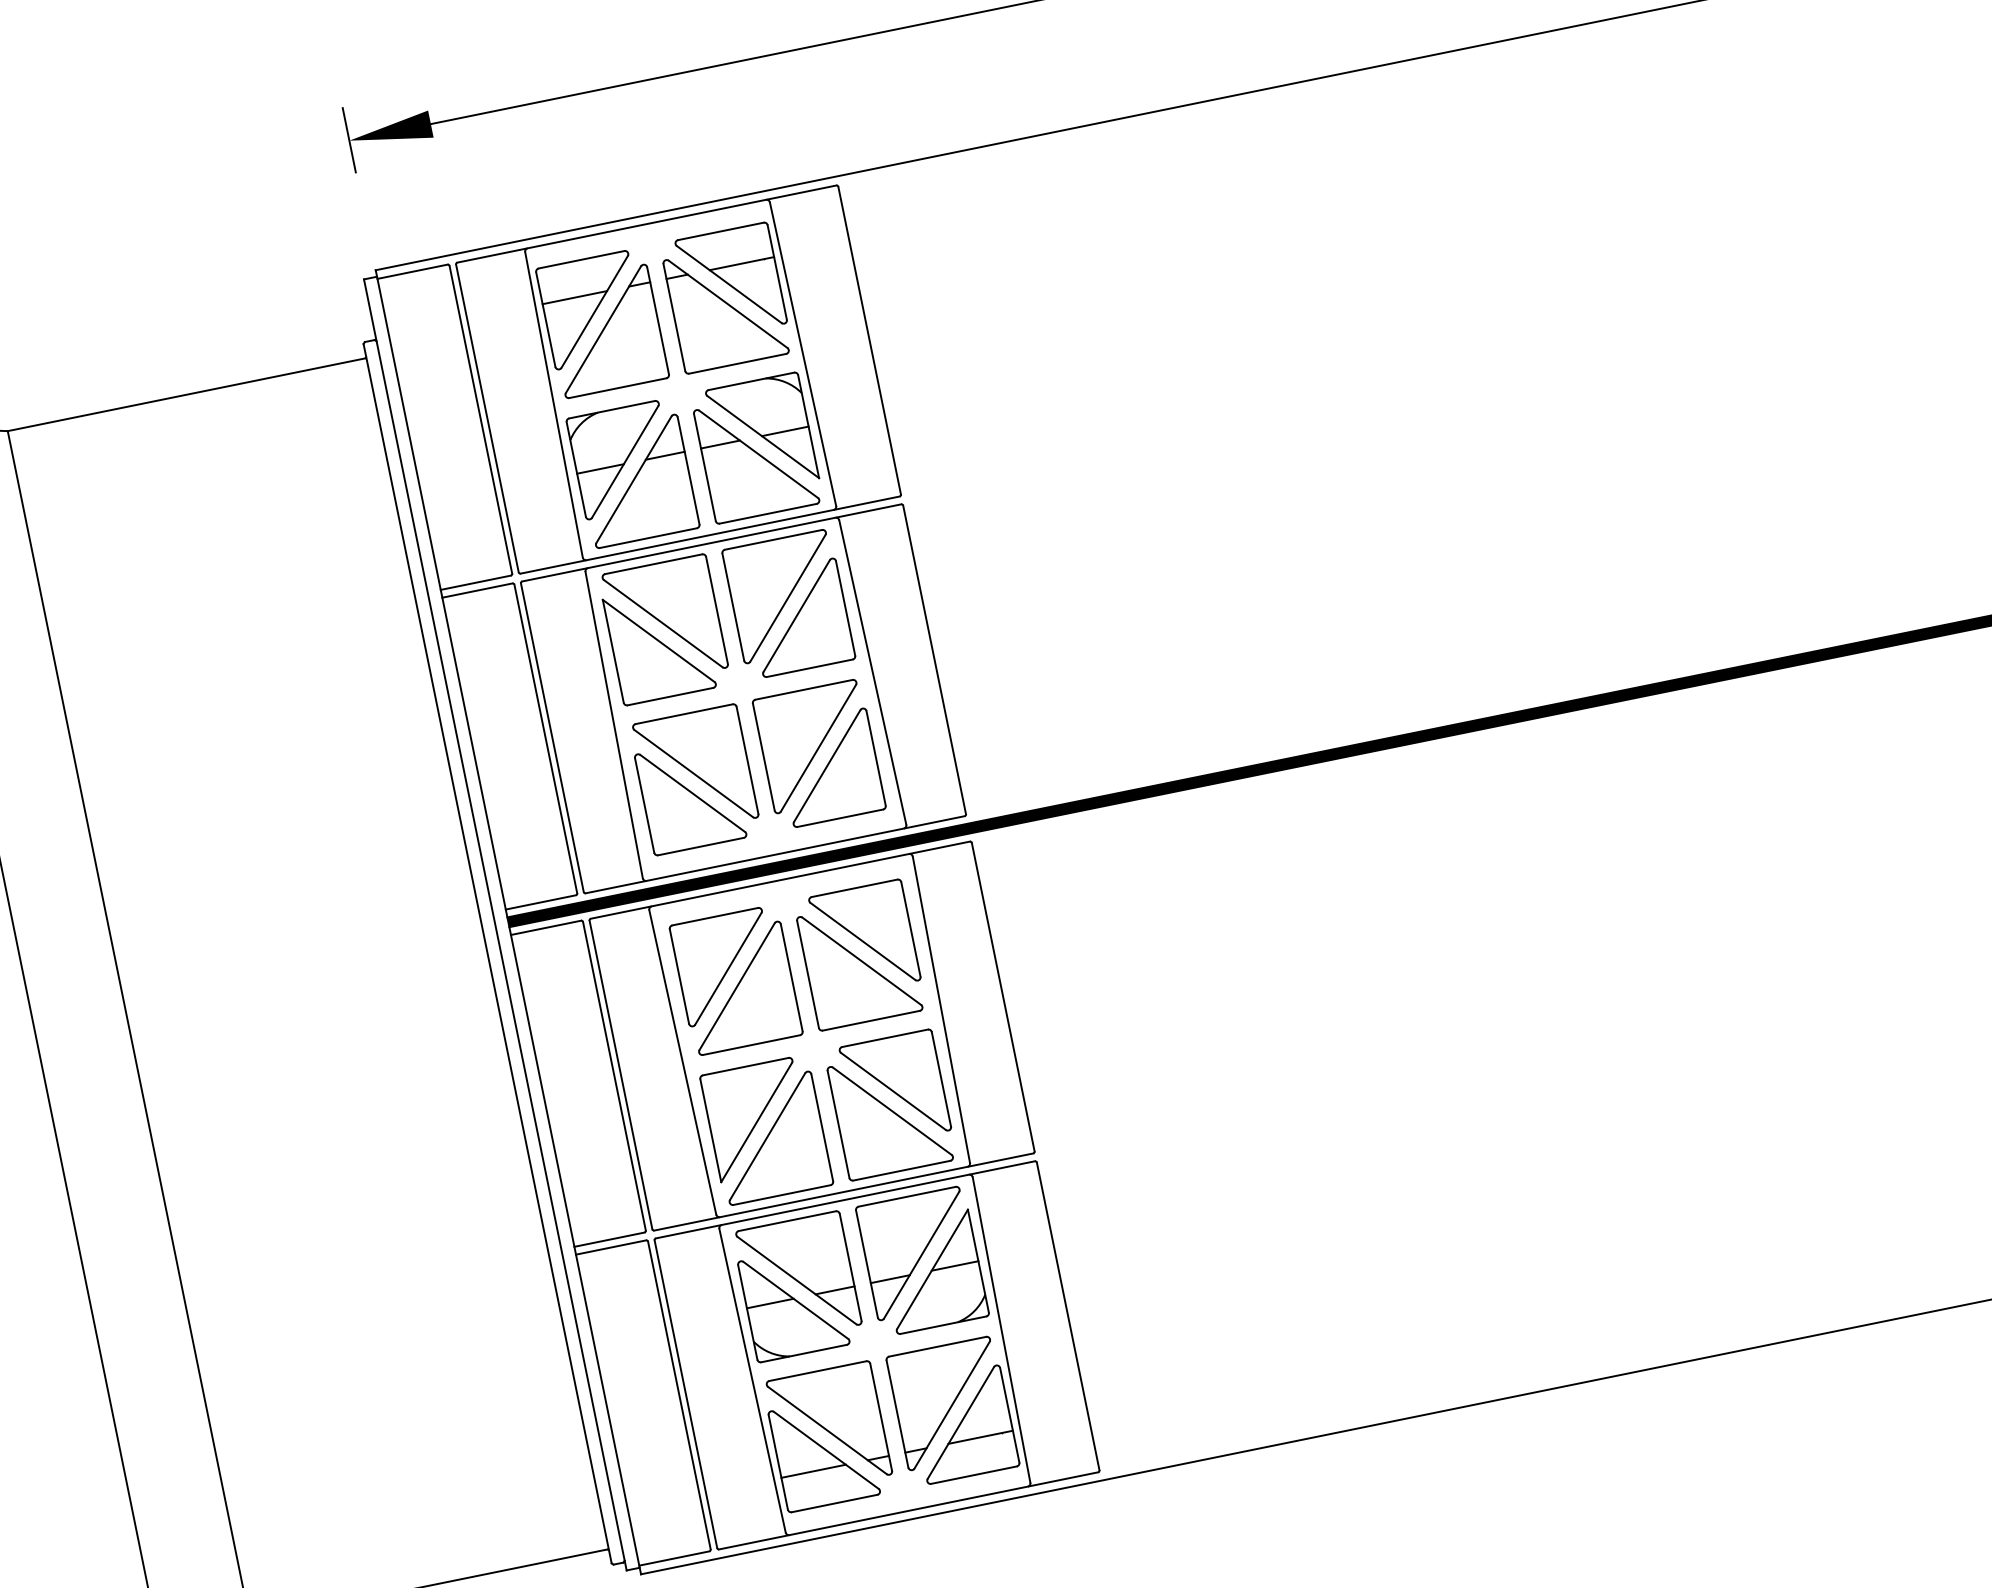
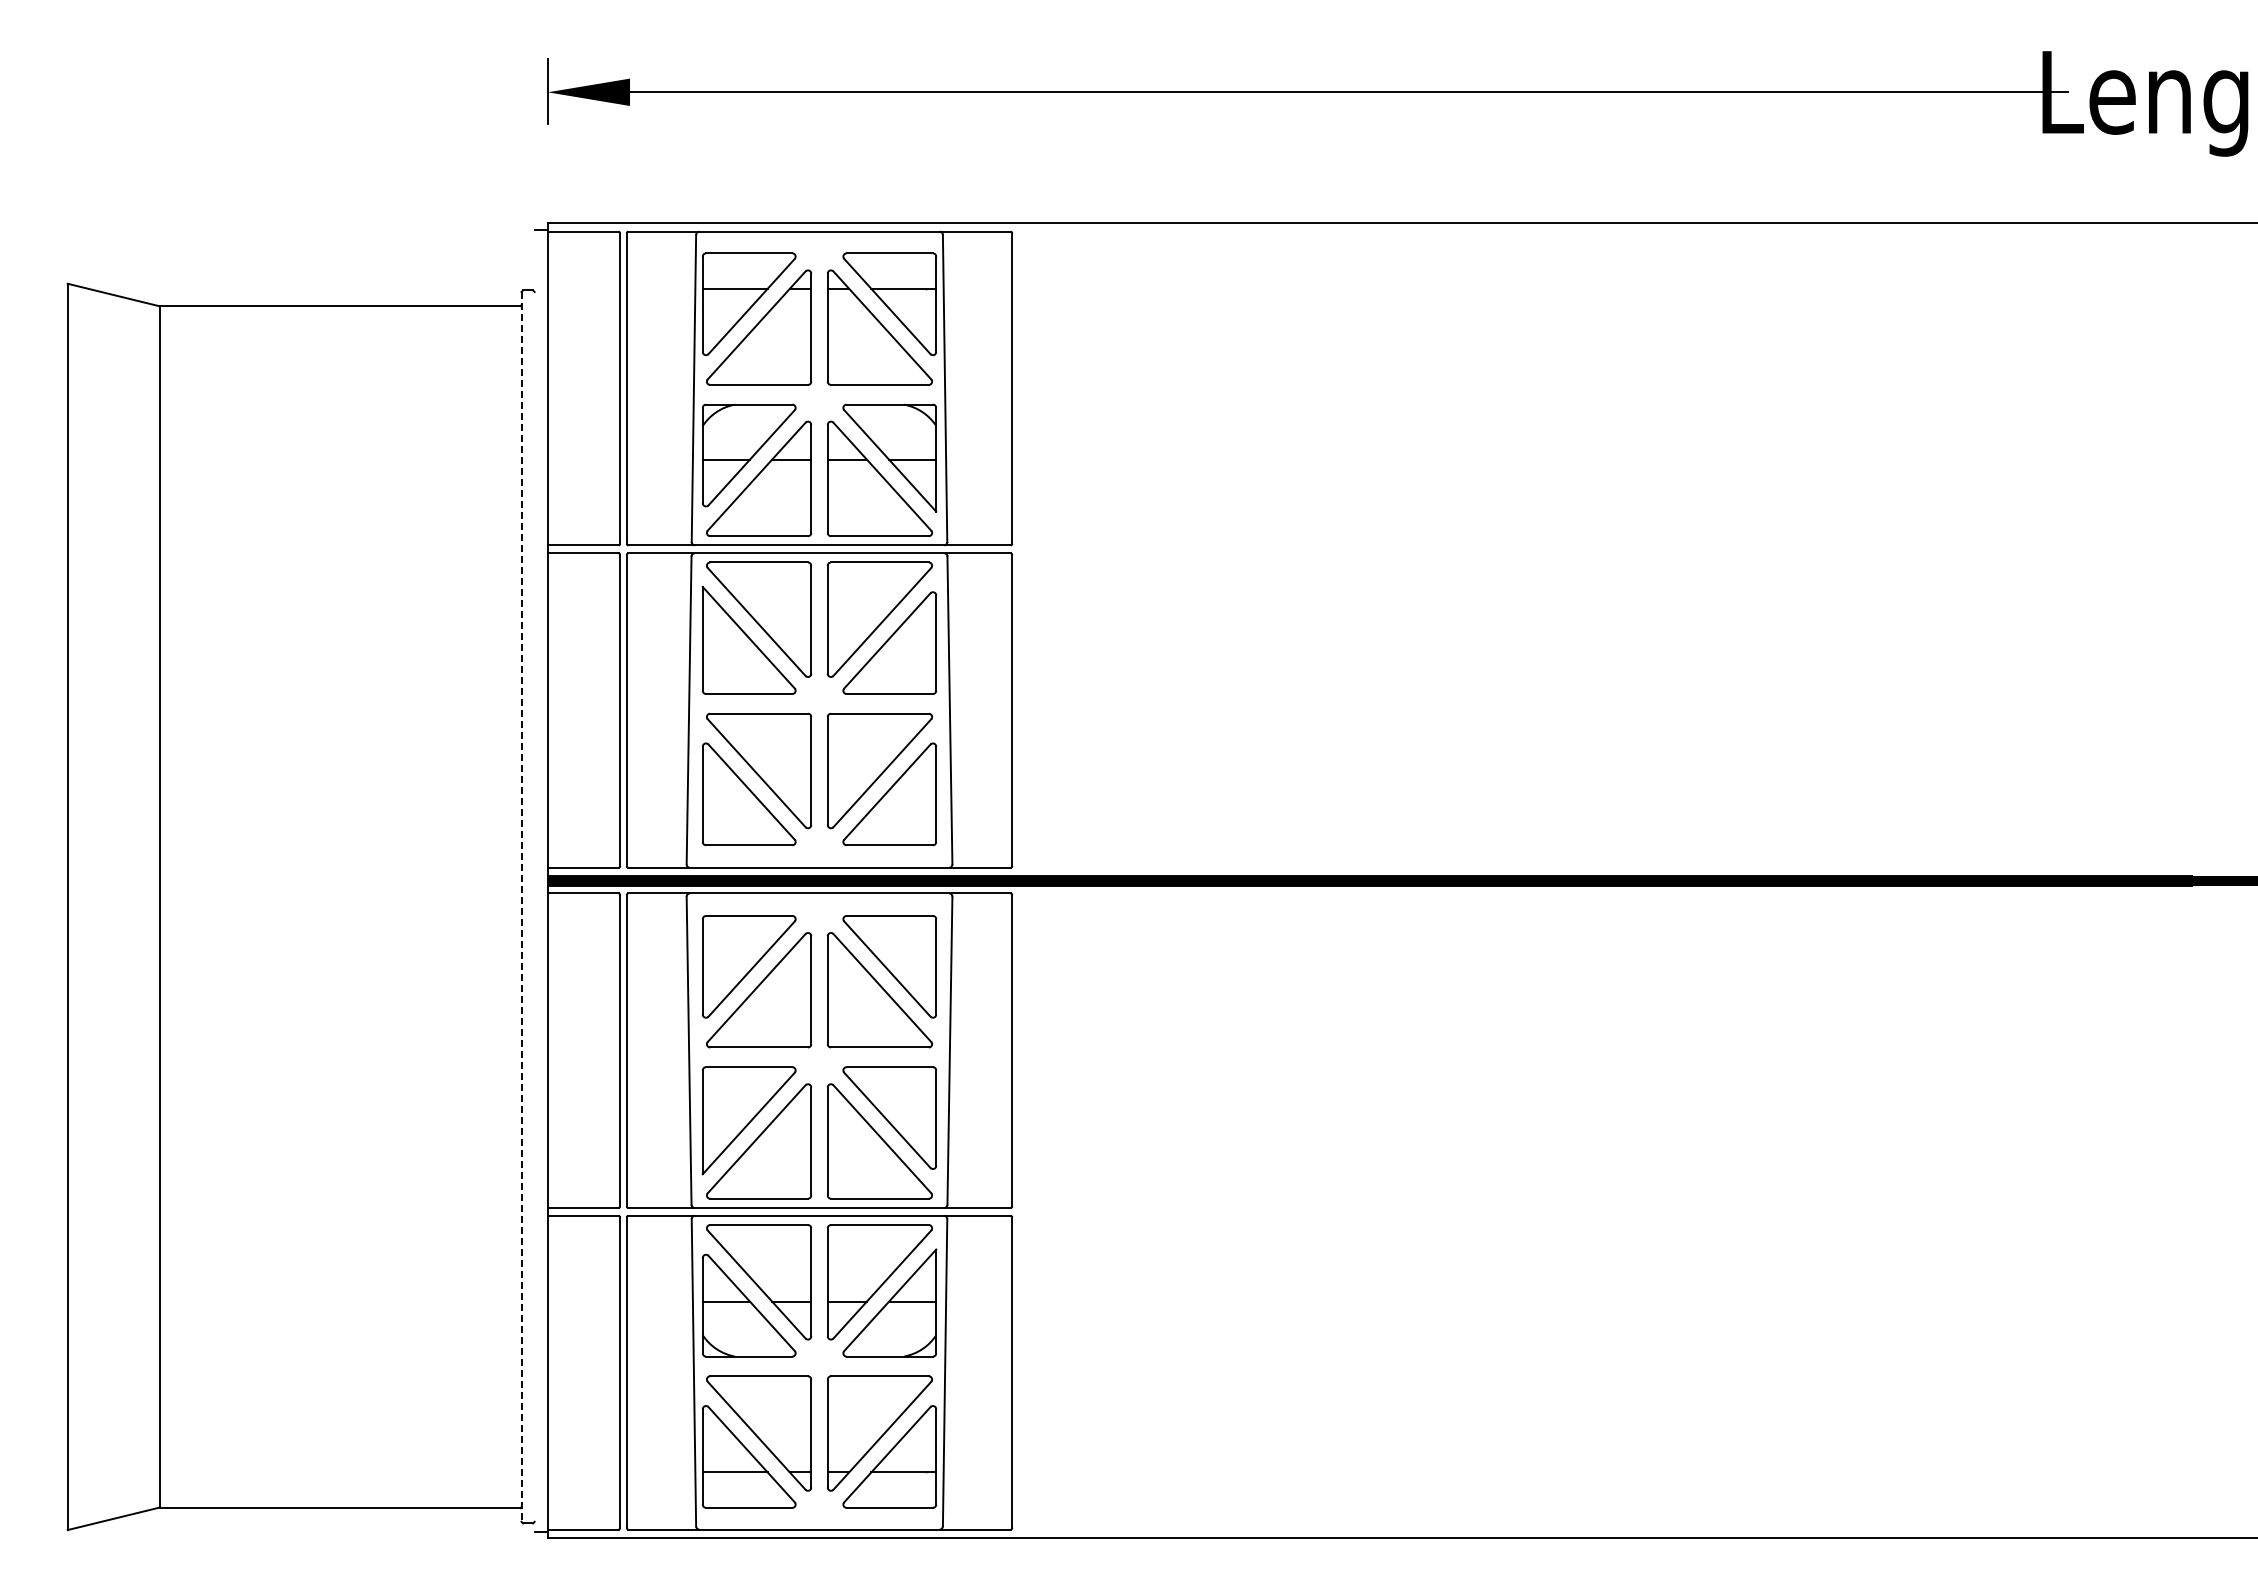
line: (495, 924) -> (534, 880), removed
line: (487, 953) -> (521, 906), solid -> dashed

